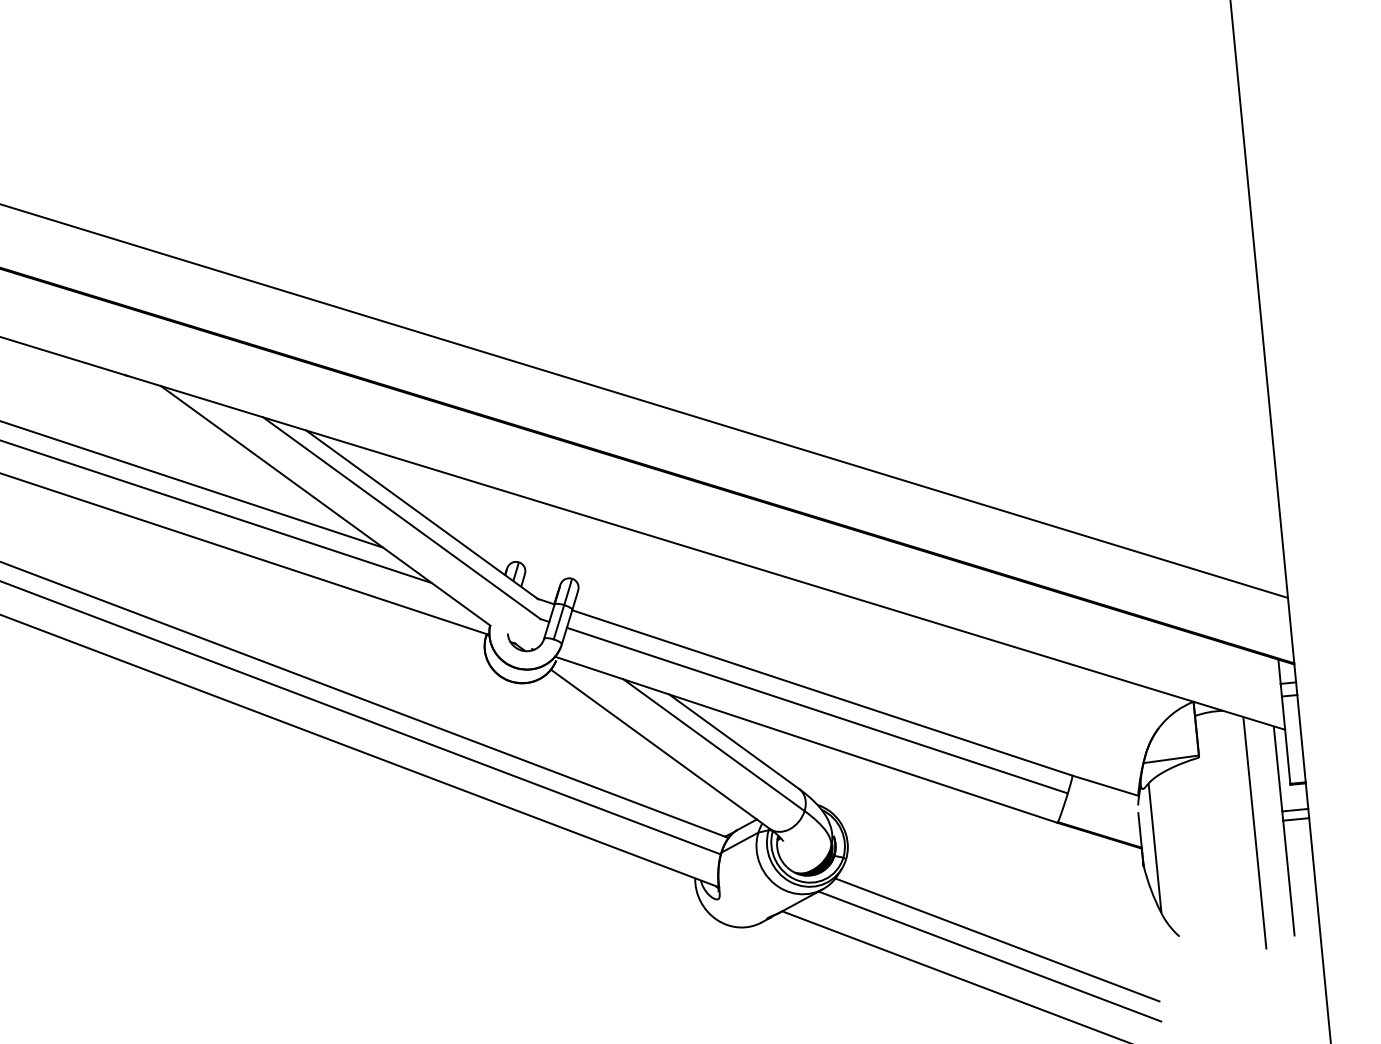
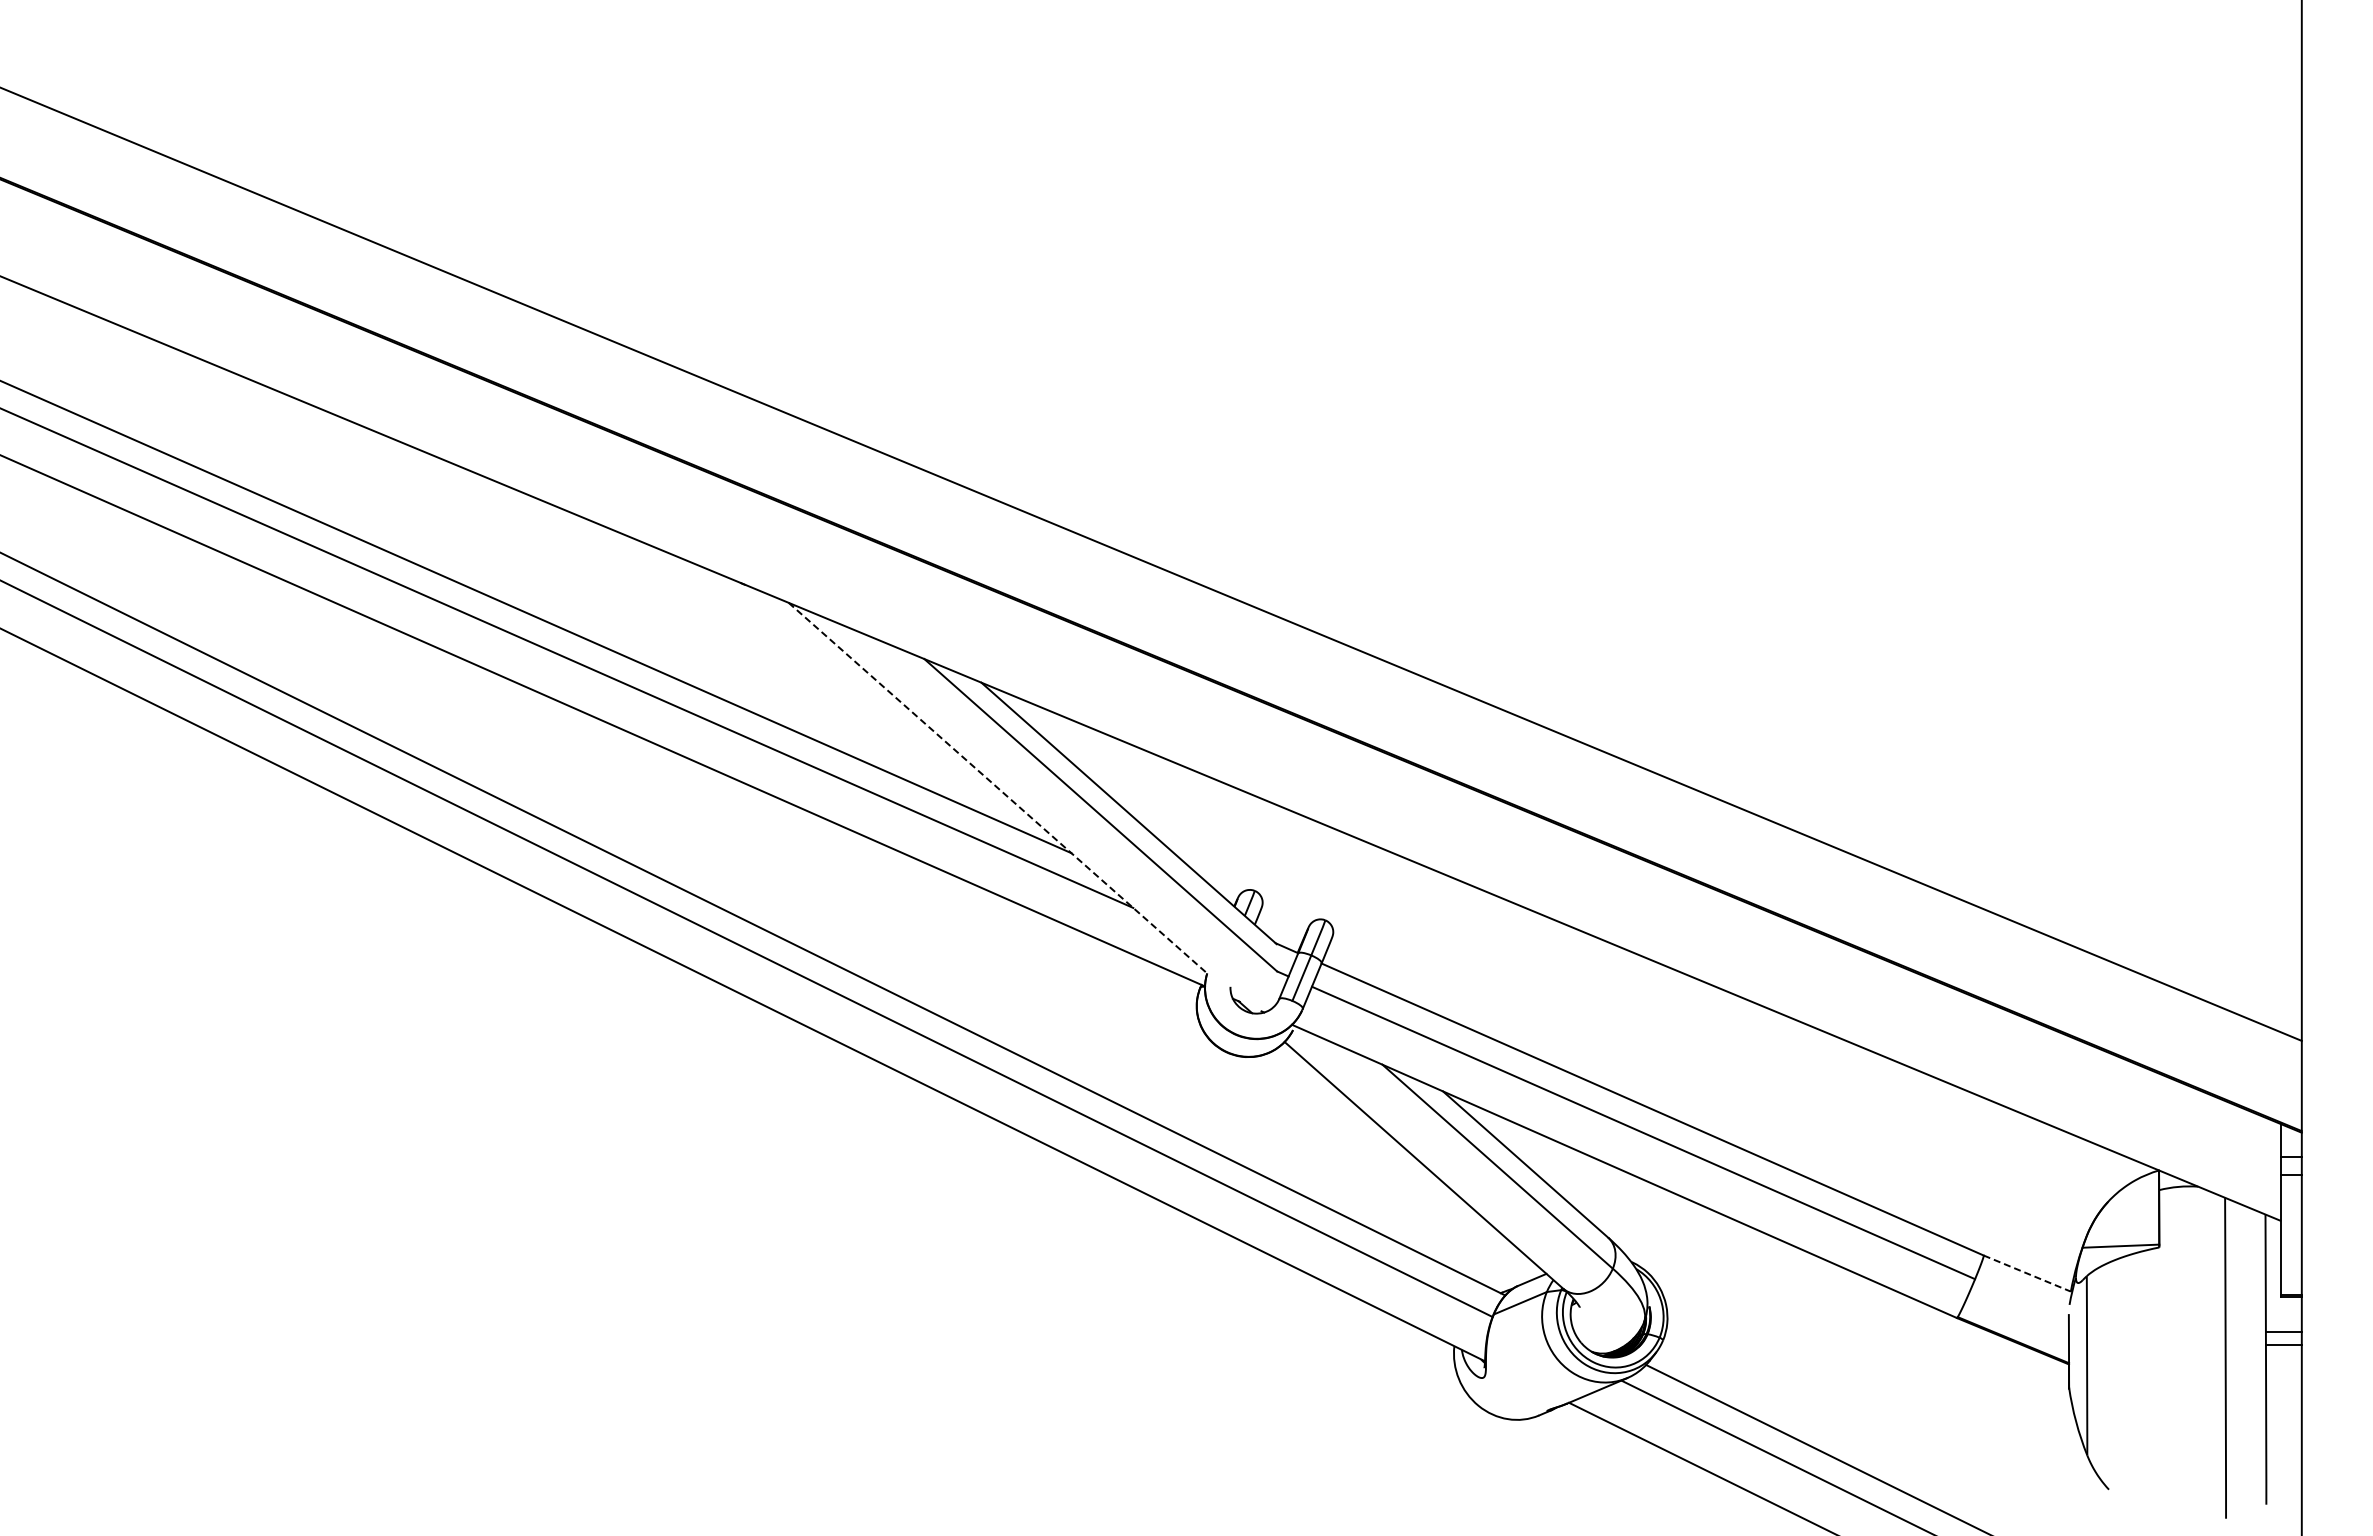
line: (325, 505) -> (998, 788), solid -> dashed
line: (1105, 785) -> (2027, 1273), solid -> dashed

